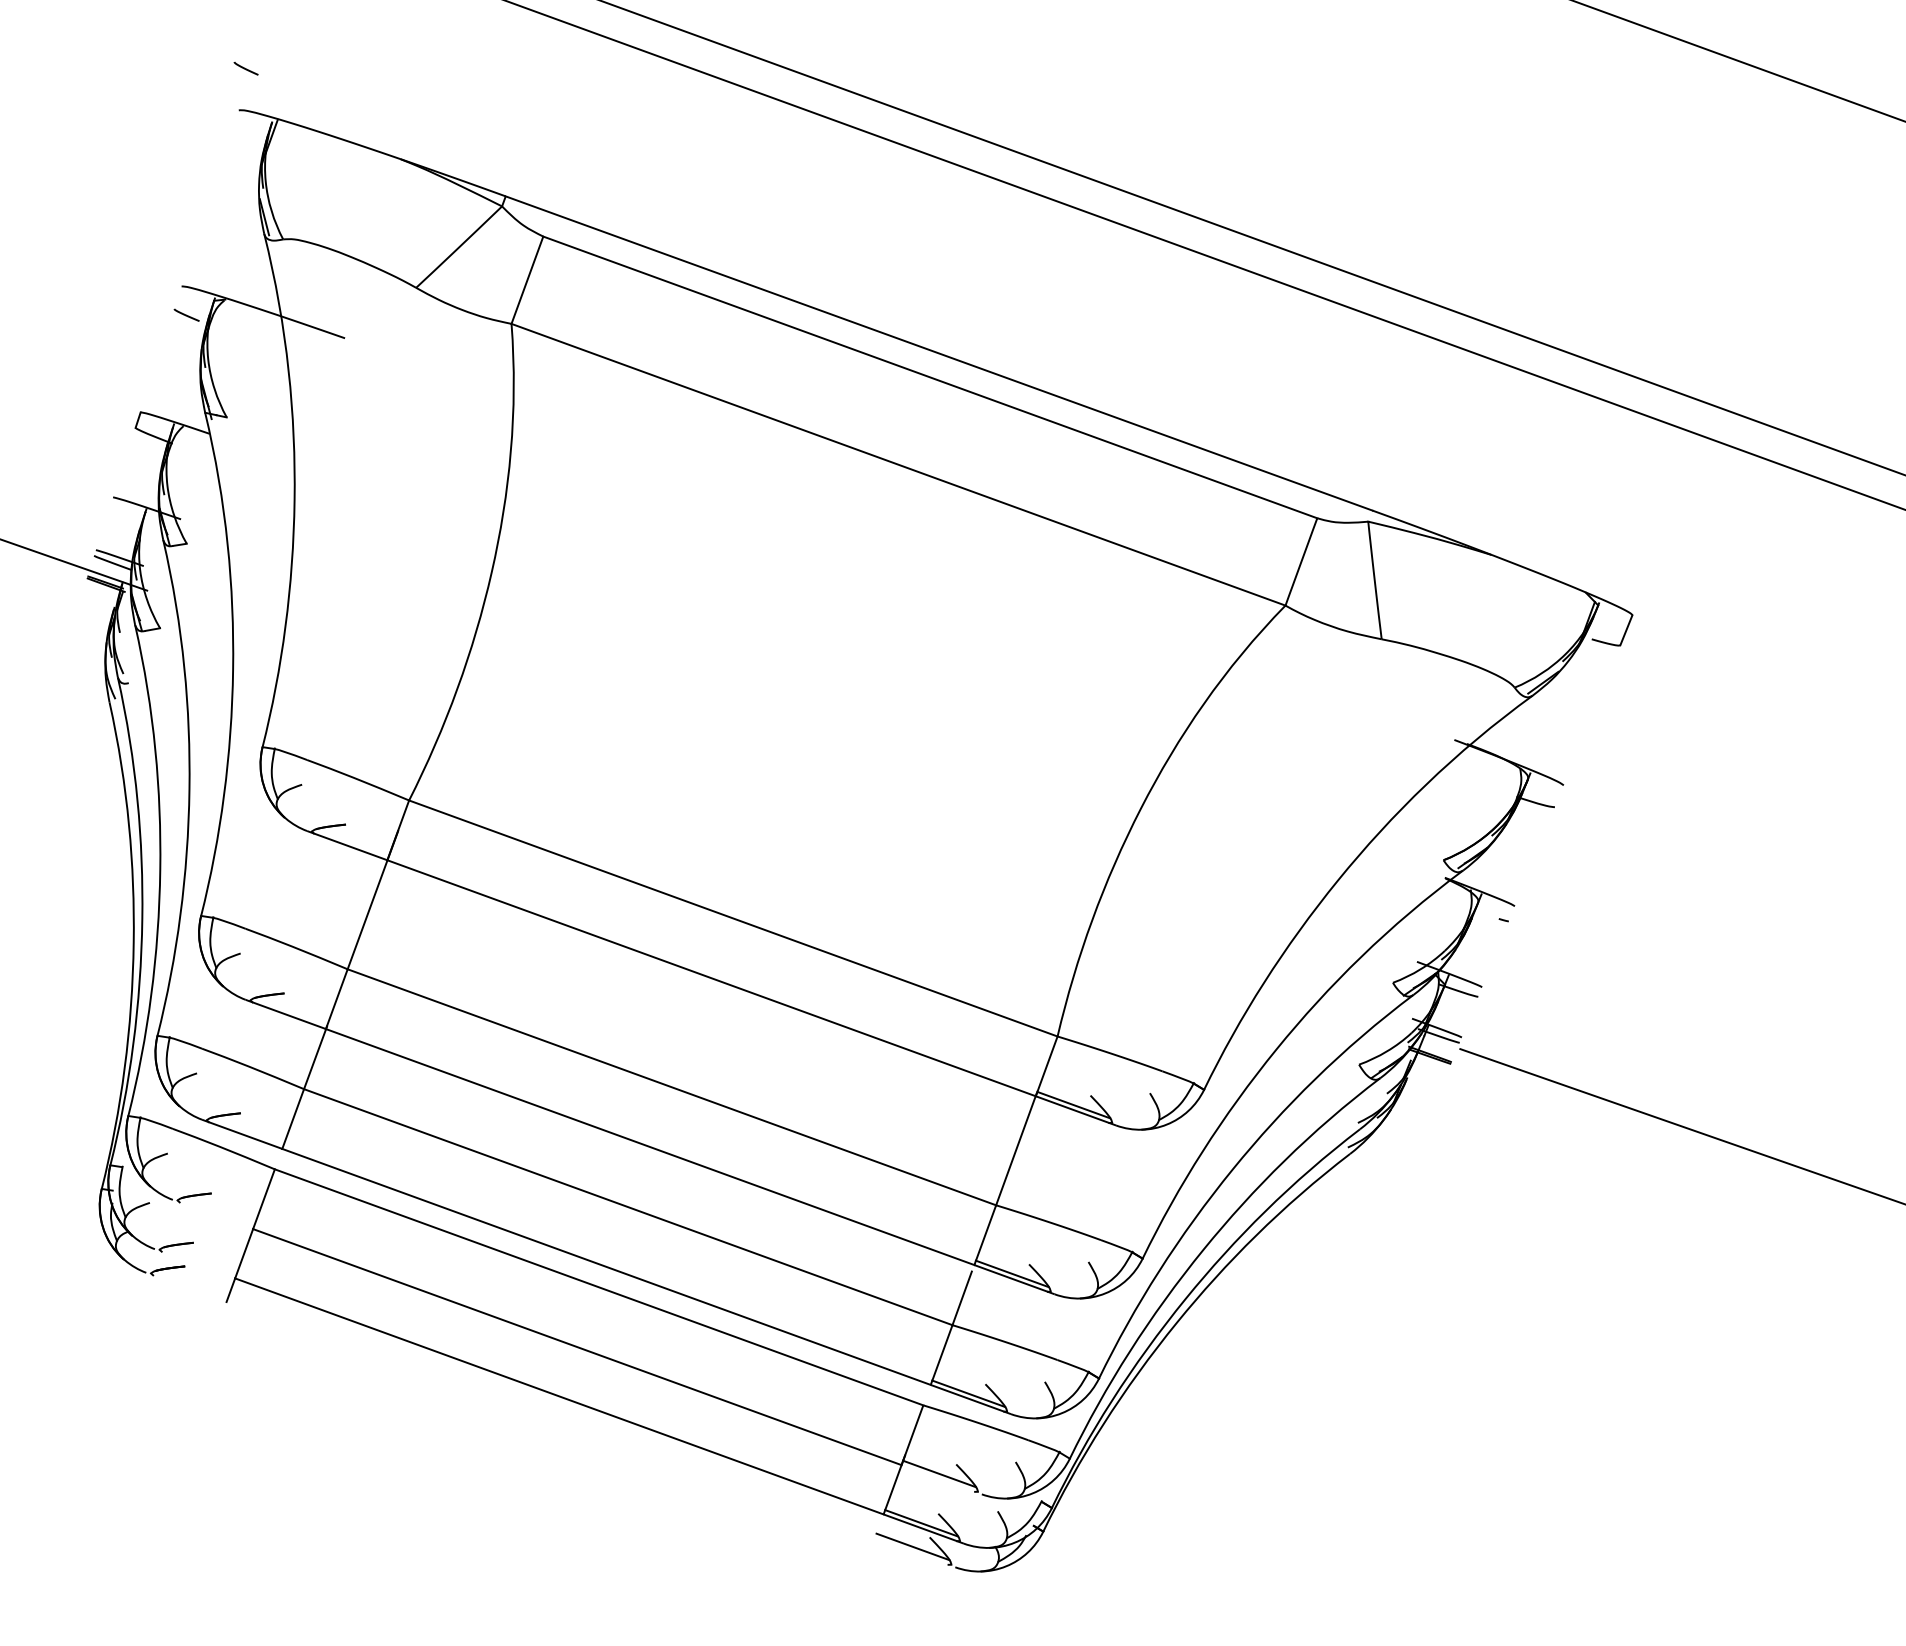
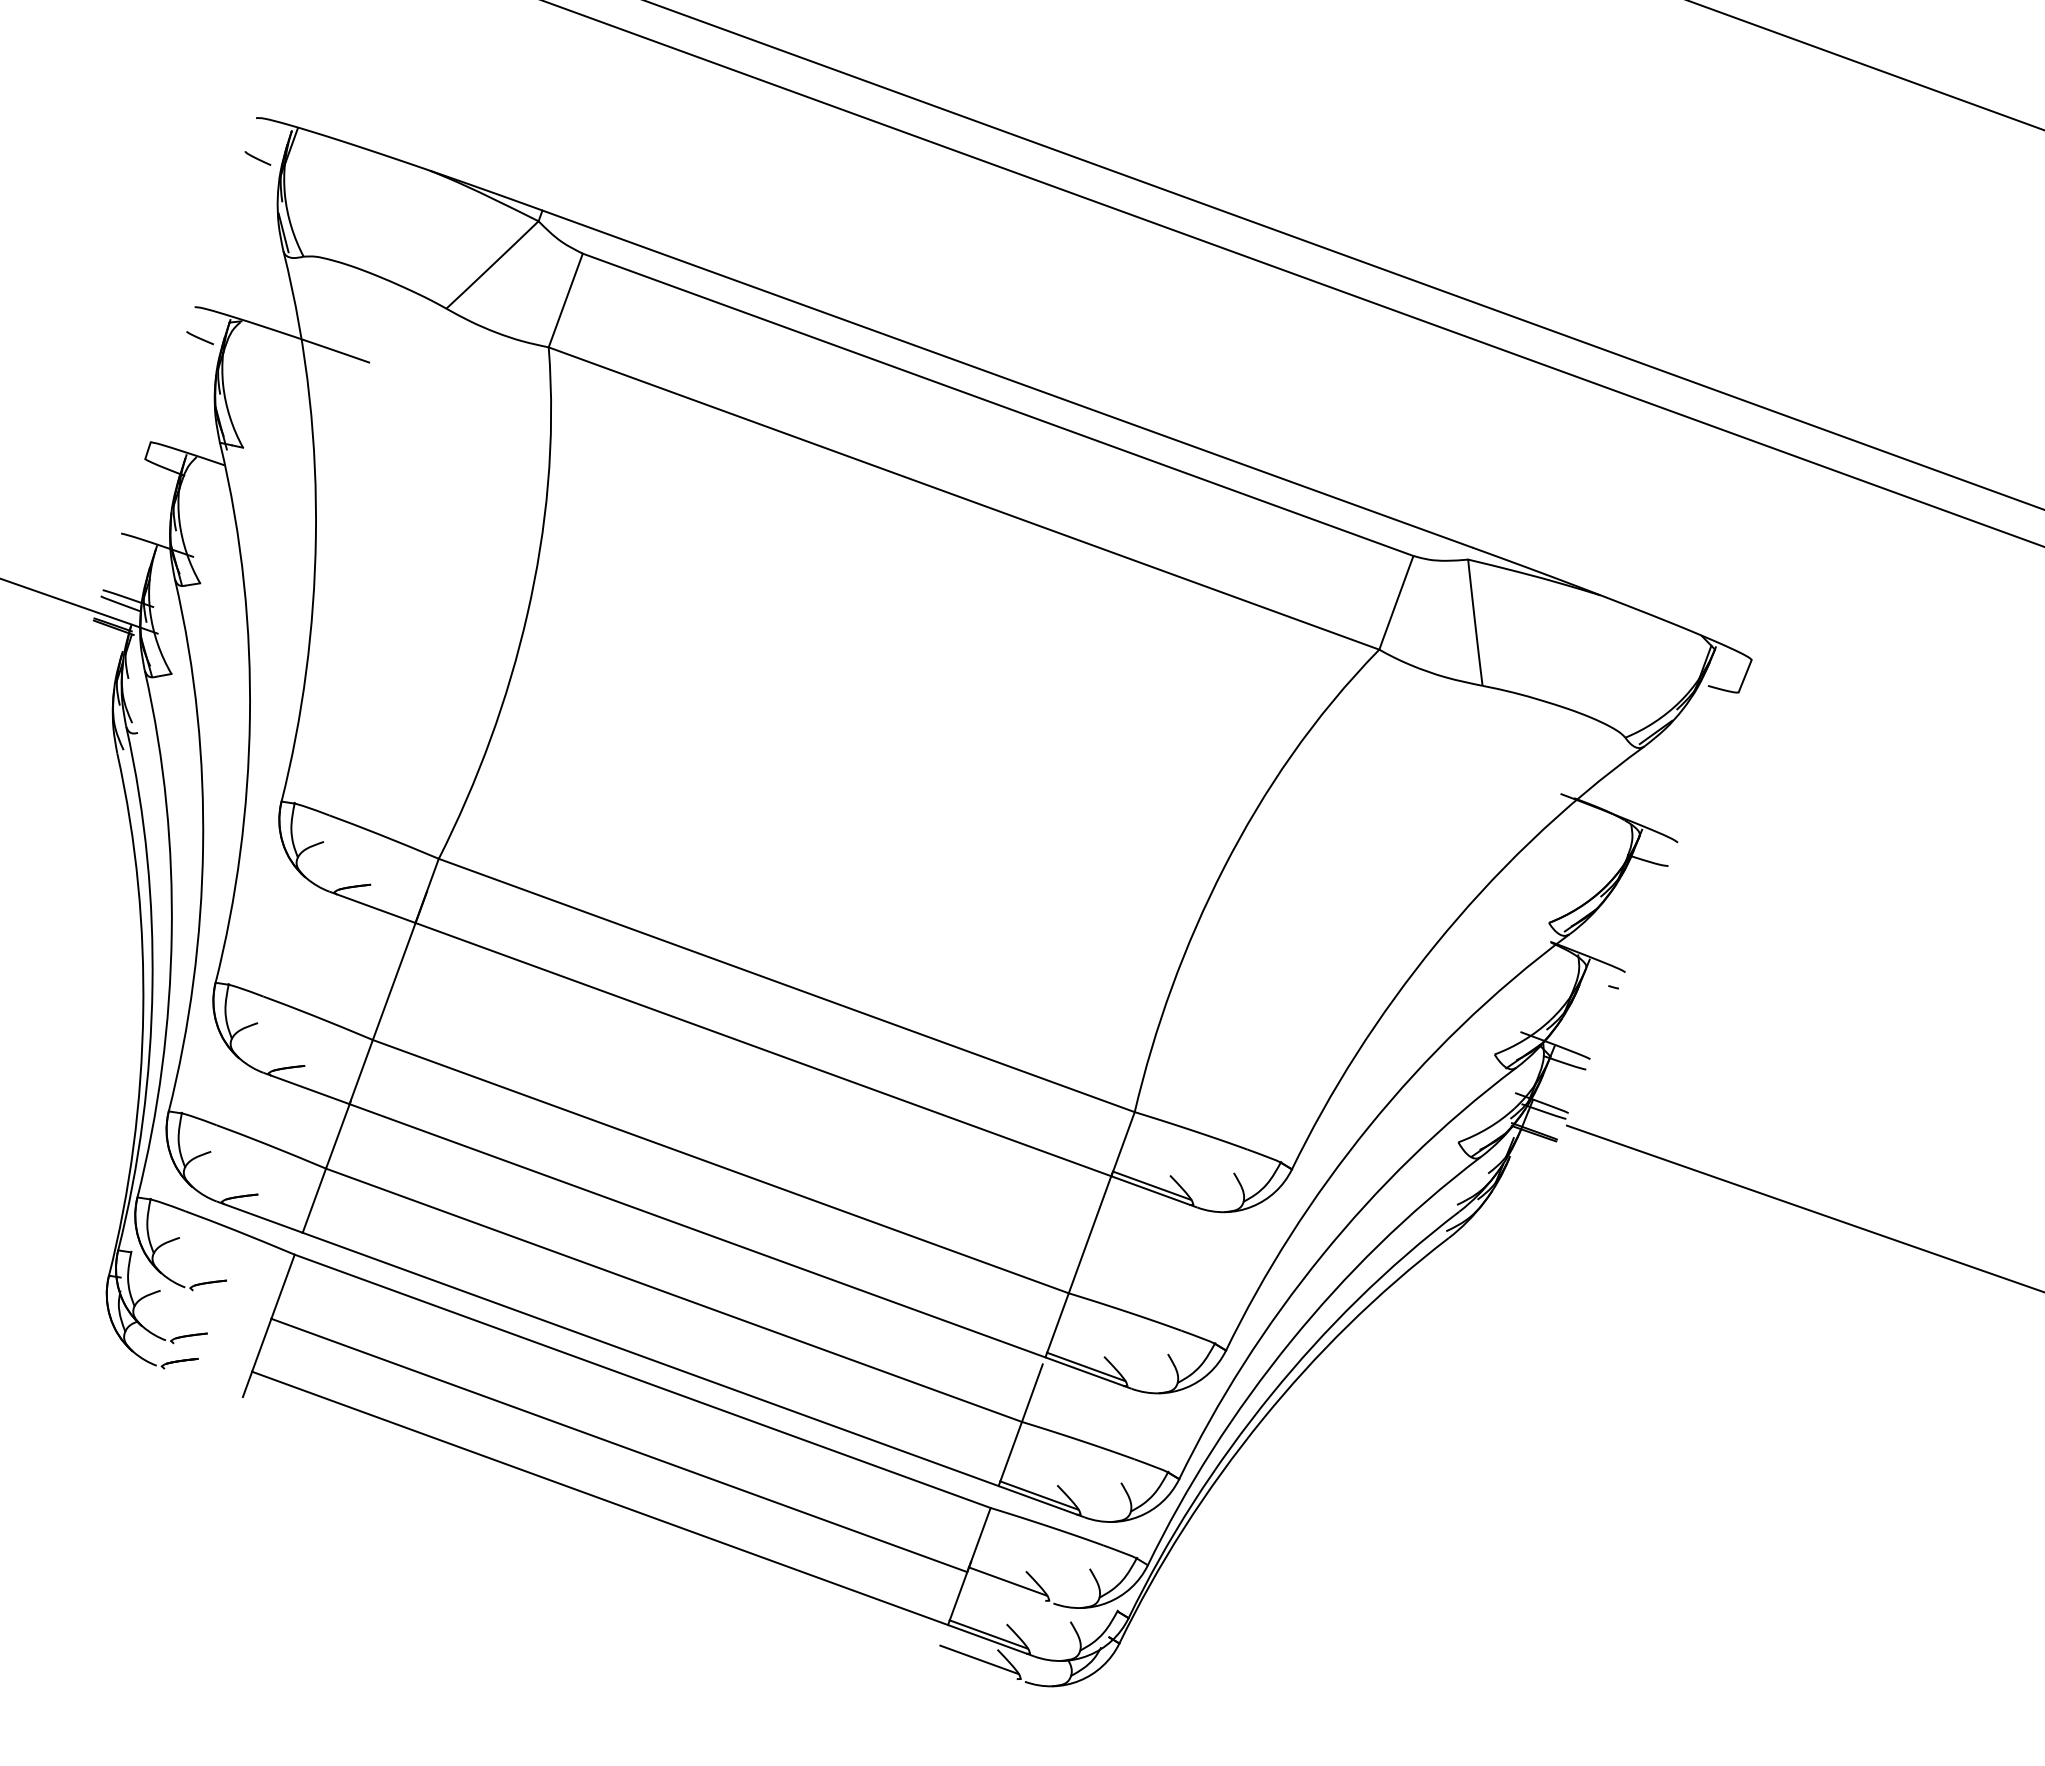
line: (245, 68) -> (257, 158), moved

